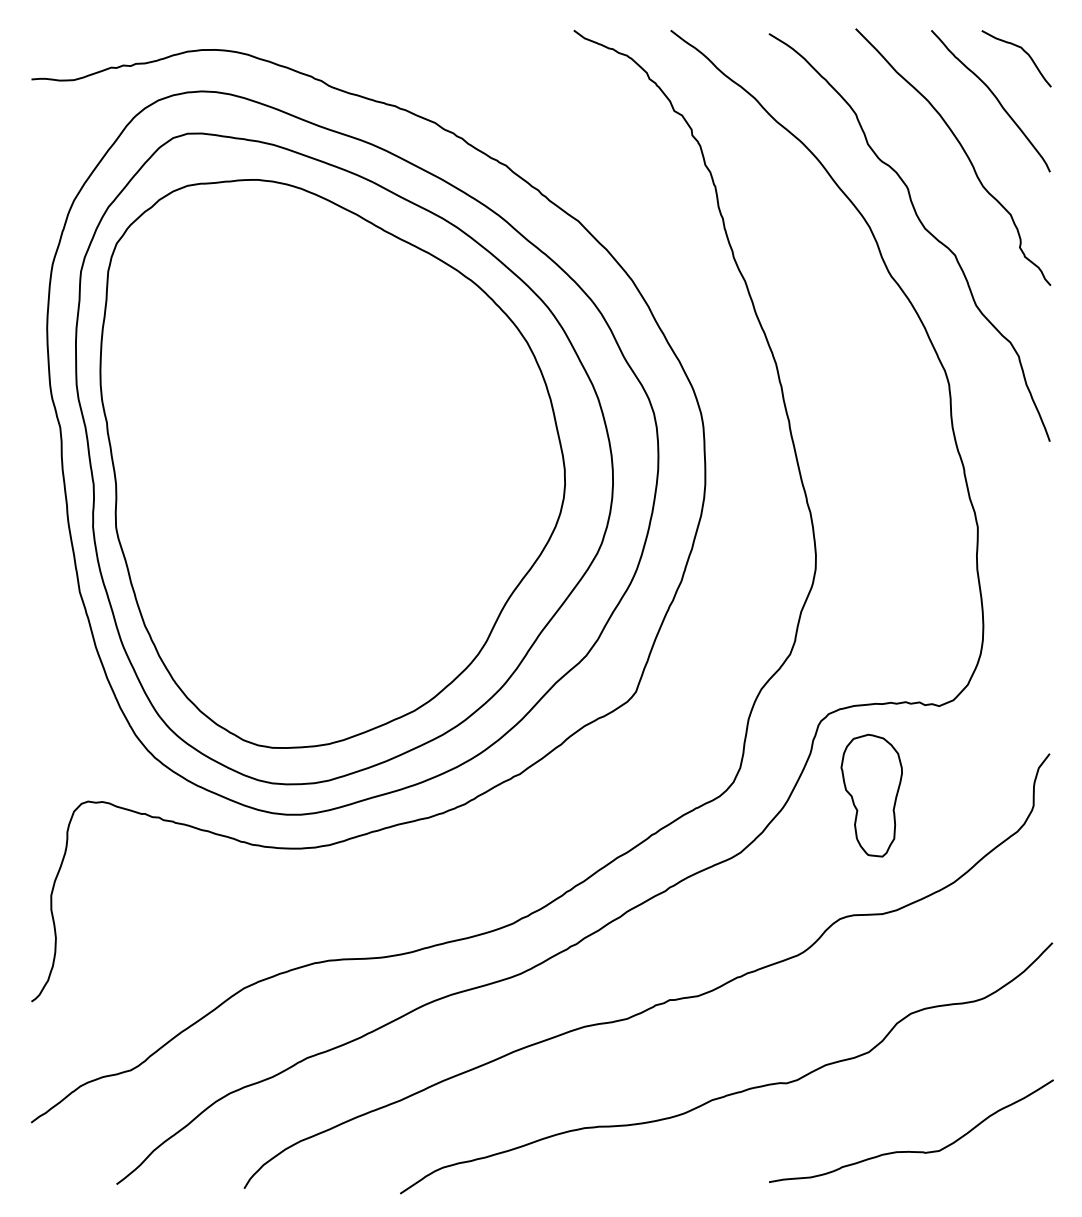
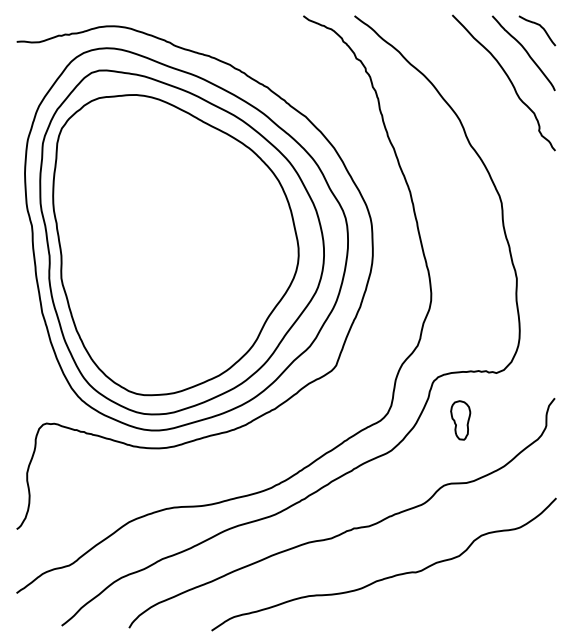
curve: (922, 228) -> (487, 120), removed
part: (871, 795) -> (460, 420), size x0.6
curve: (910, 1149) -> (481, 607), removed

